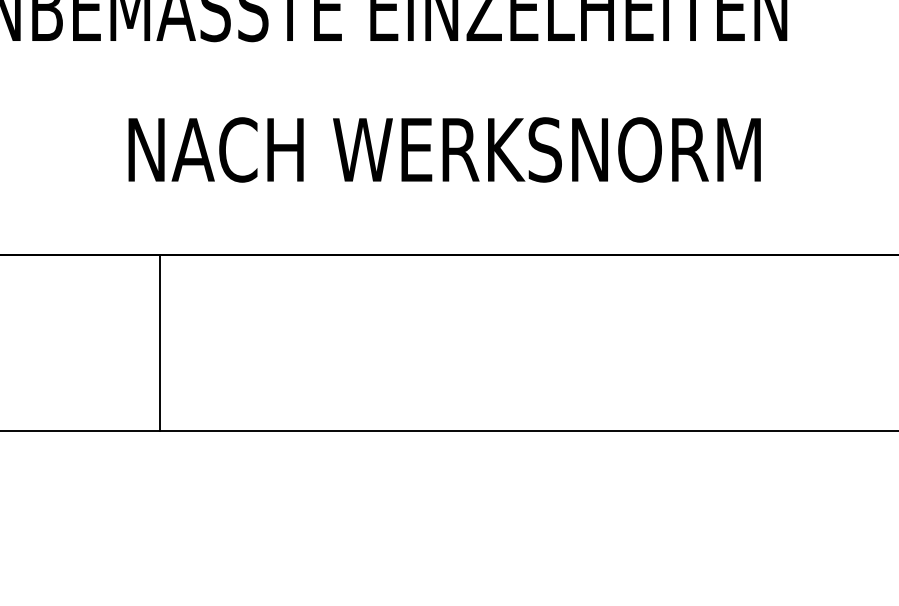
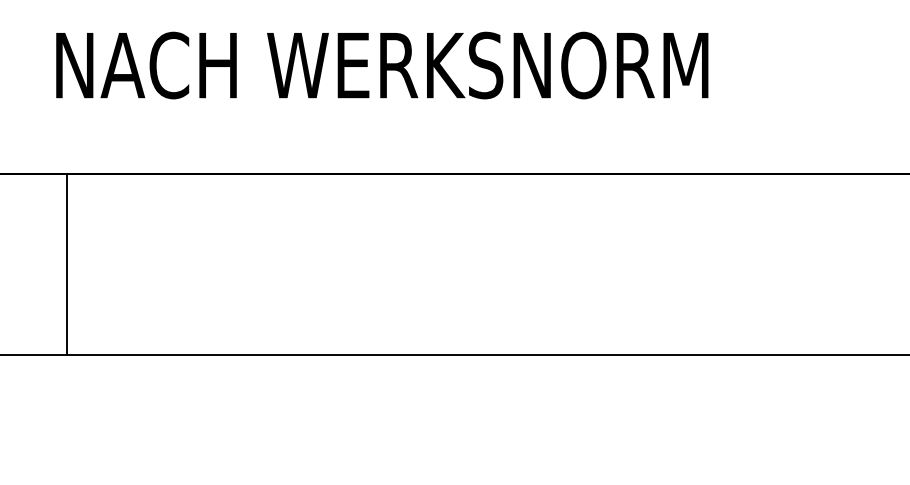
line: (160, 342) -> (67, 264), moved

